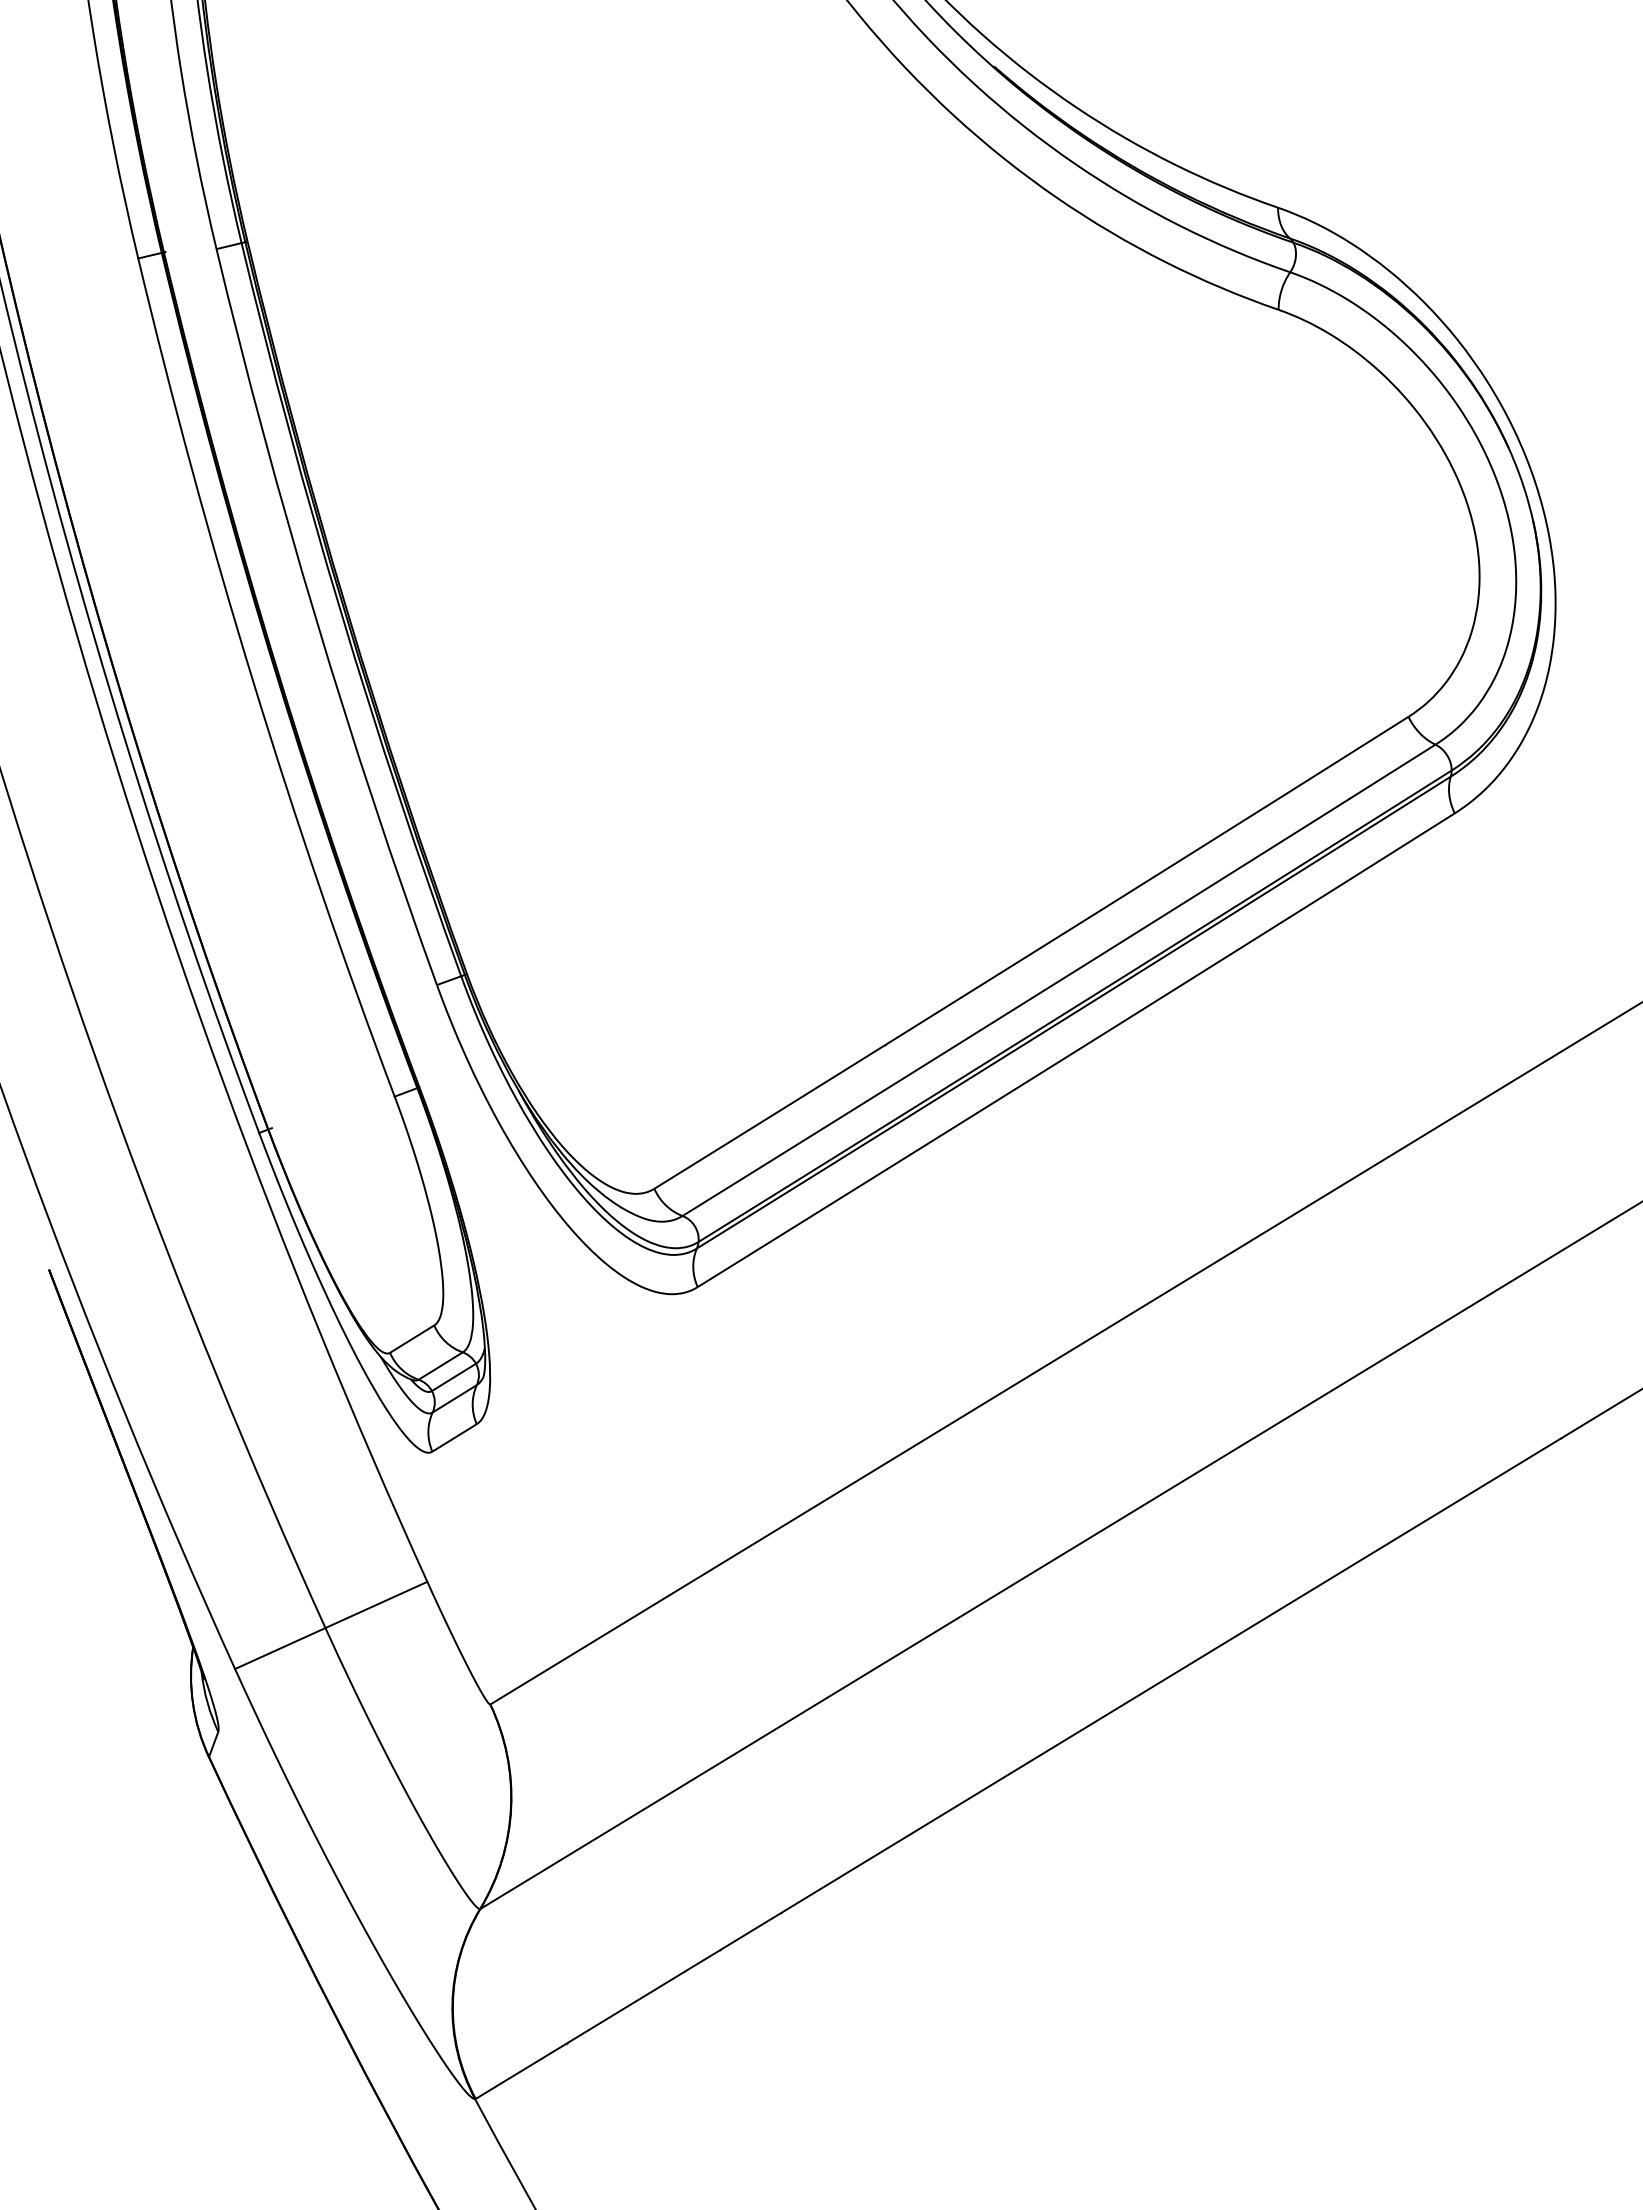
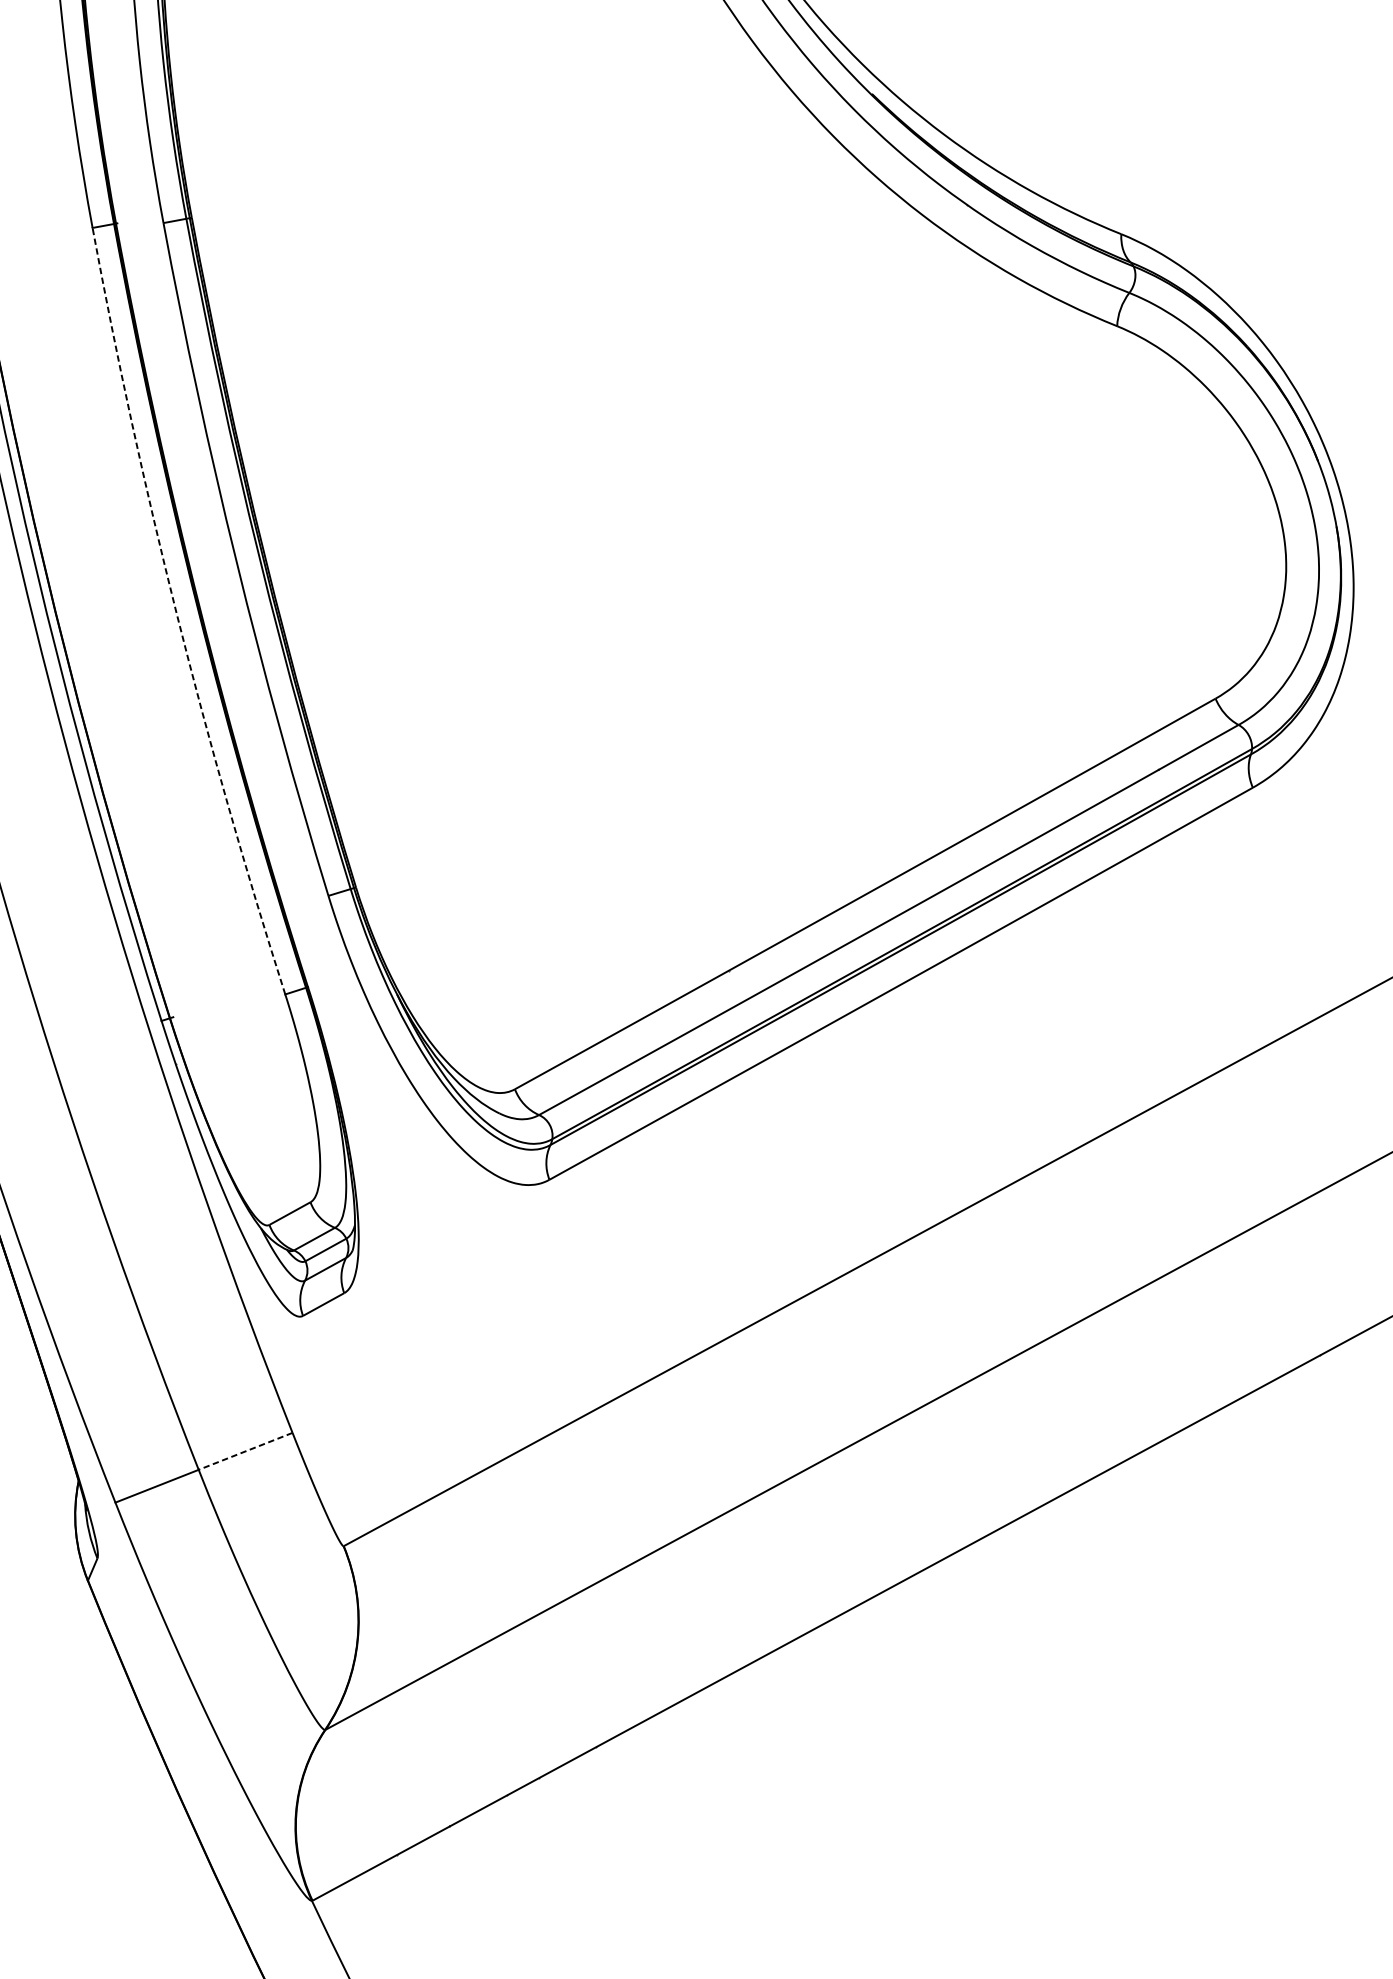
arc: (253, 681) -> (177, 614), solid -> dashed
line: (376, 1604) -> (245, 1450), solid -> dashed

